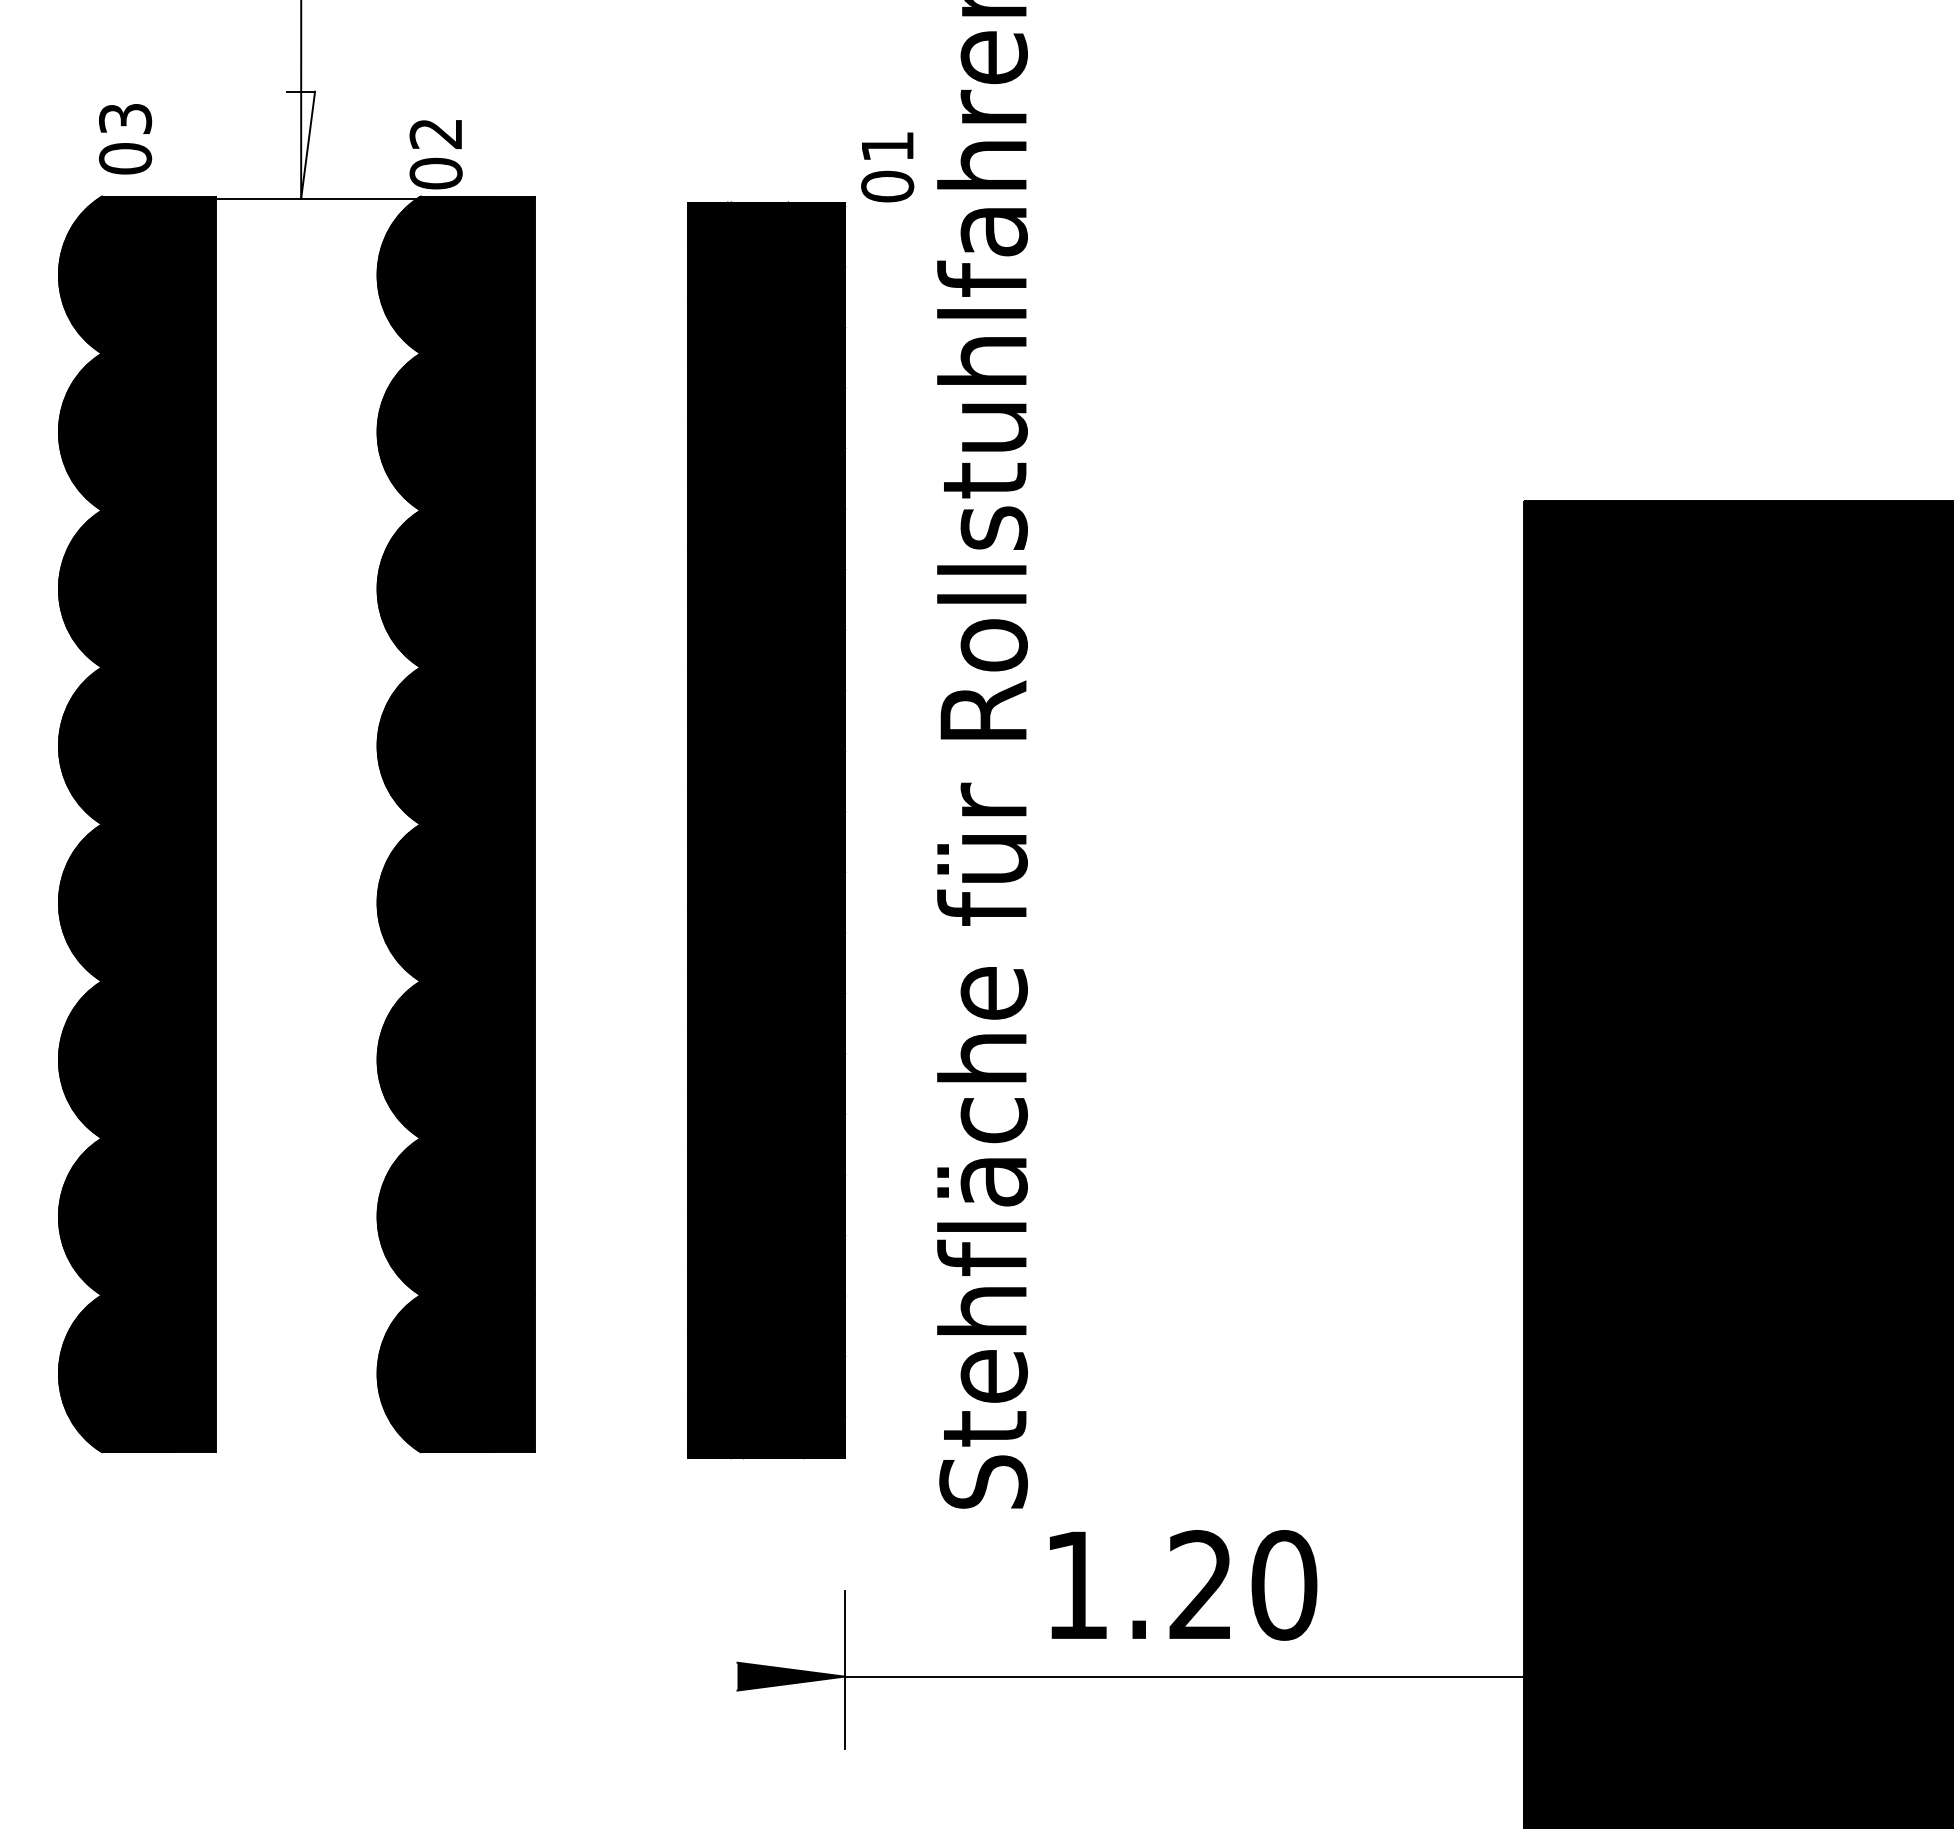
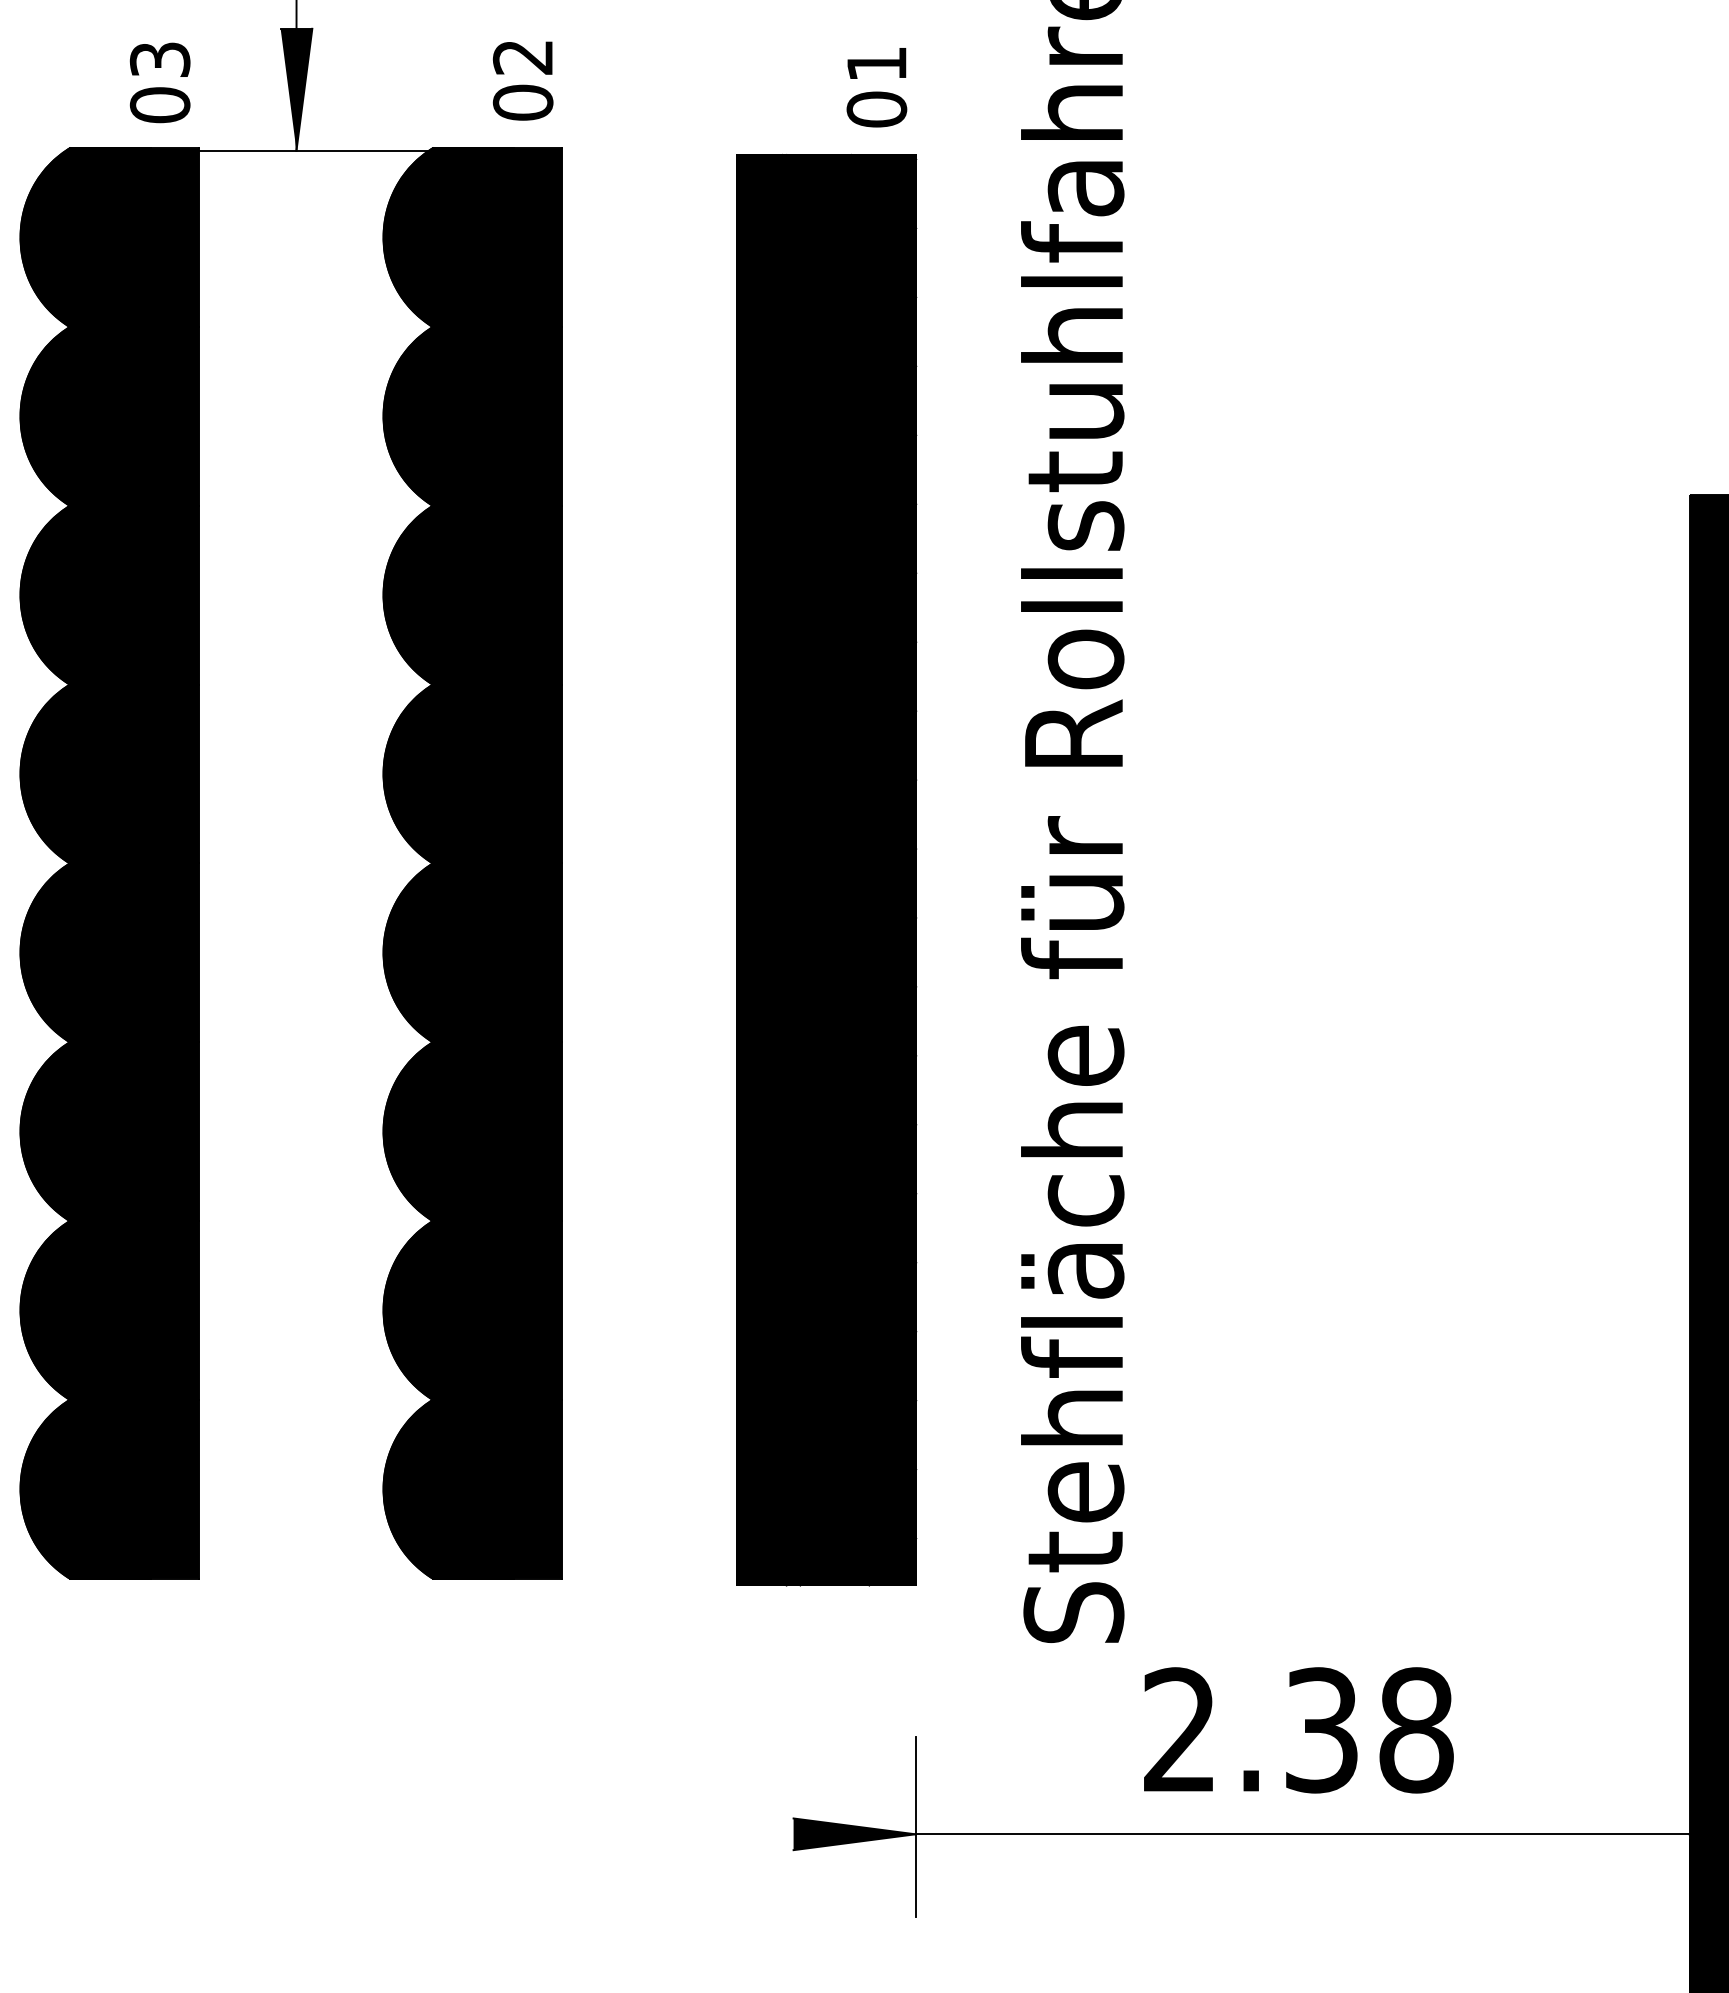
text: (125, 139) -> (160, 83), moved
fill: (301, 144) -> (296, 88), added
text: (435, 154) -> (522, 80), moved
text: (887, 167) -> (876, 87), moved
text: (1181, 1585) -> (1299, 1730), 1.20 -> 2.38

